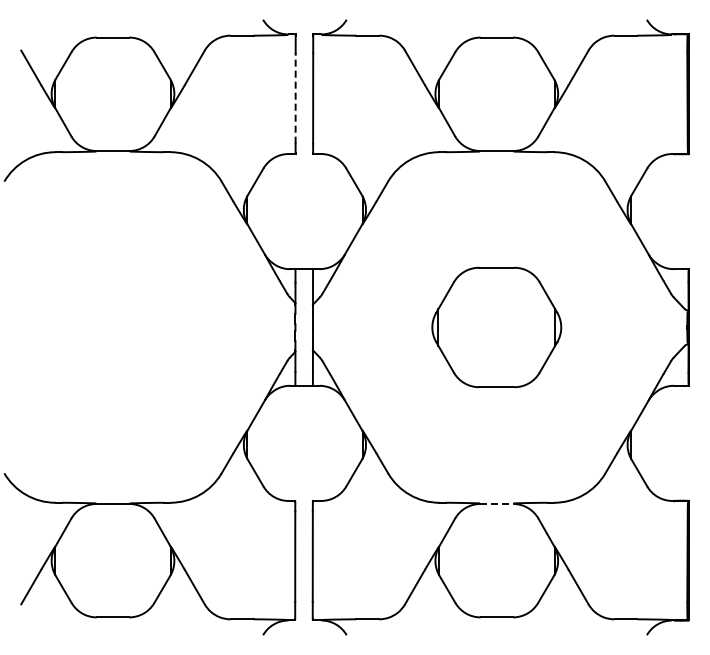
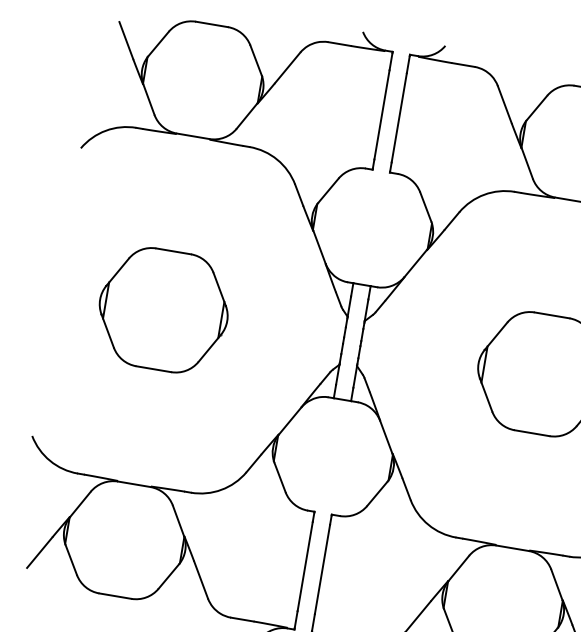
line: (295, 97) -> (381, 113), dashed -> solid
part: (112, 327) -> (163, 310), added
line: (497, 503) -> (513, 547), dashed -> solid

